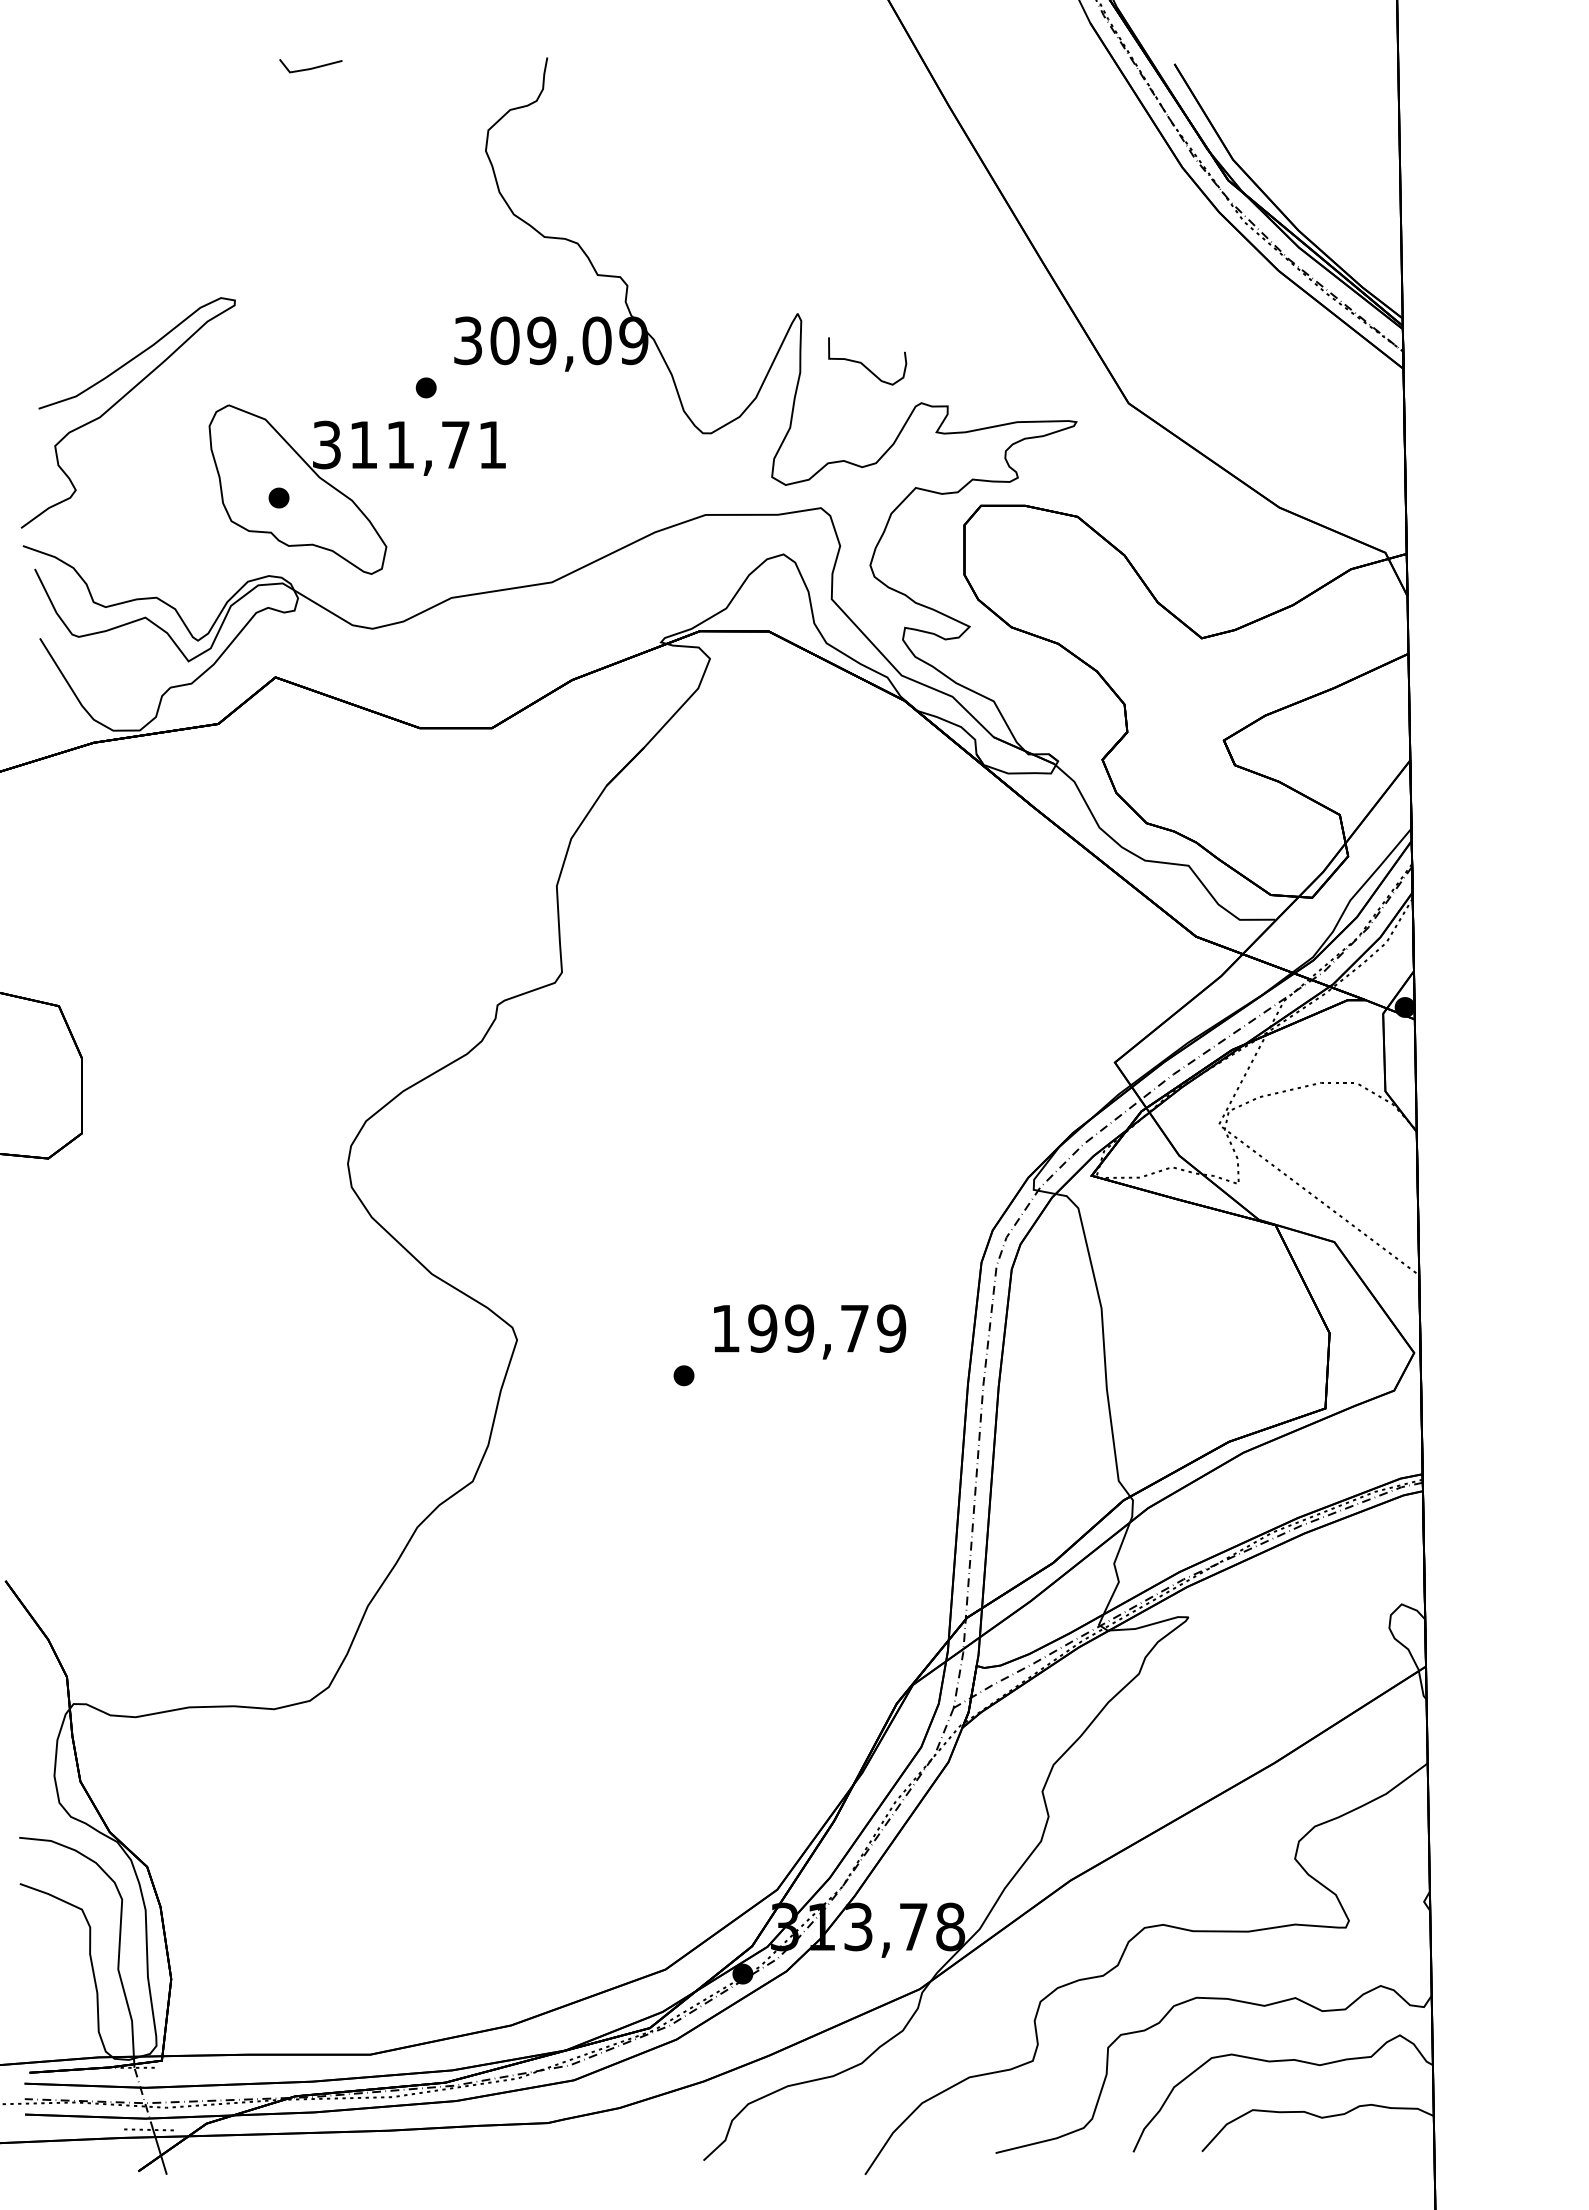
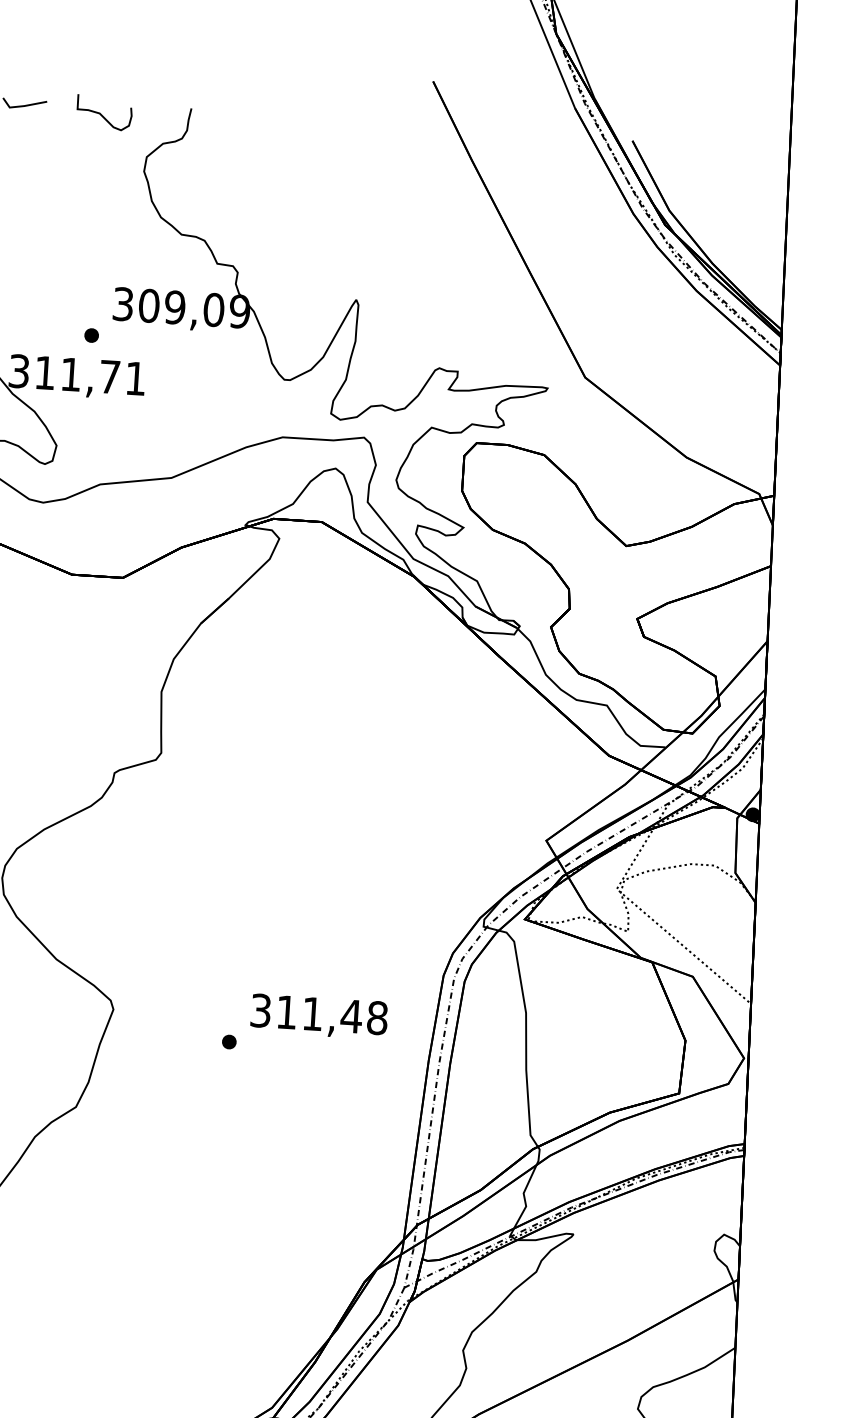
curve: (864, 364) -> (102, 114), moved
text: (809, 1328) -> (319, 1014), 199,79 -> 311,48

